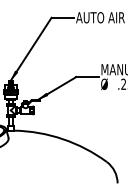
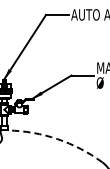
arc: (62, 139) -> (57, 139), solid -> dashed

